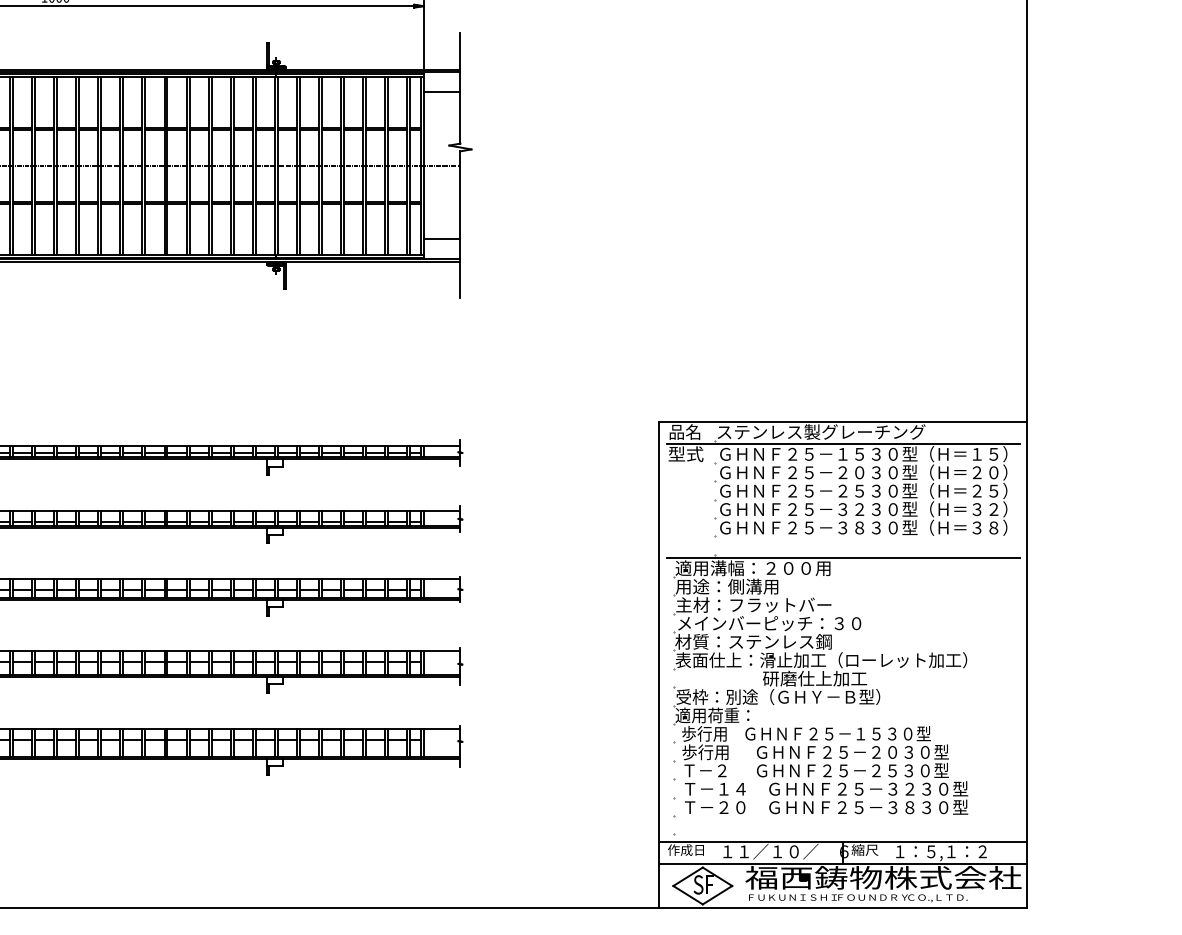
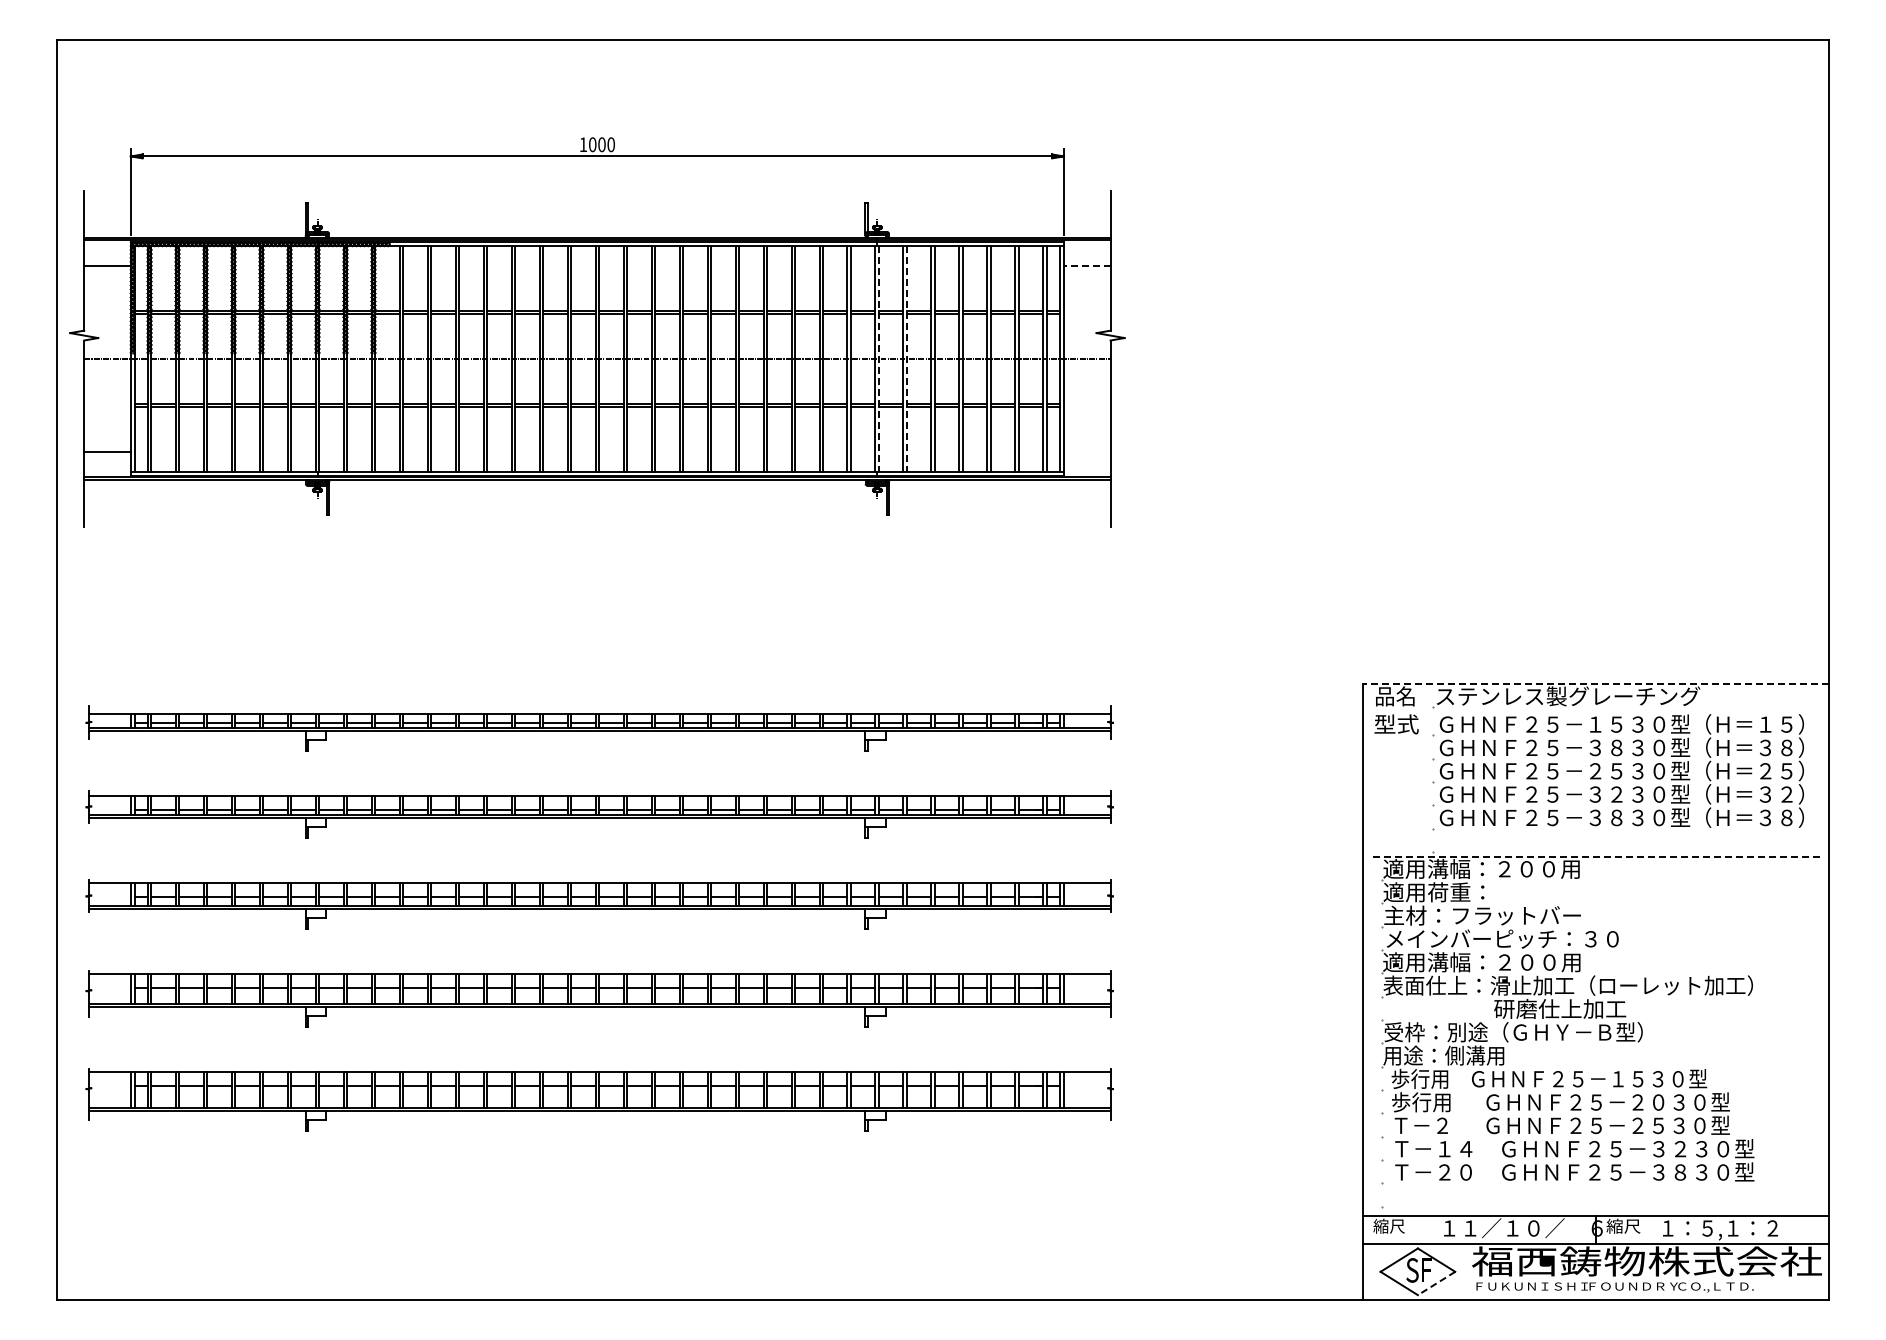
line: (441, 92) -> (1086, 265), solid -> dashed
line: (278, 165) -> (879, 358), solid -> dashed
line: (300, 165) -> (907, 358), solid -> dashed
line: (441, 239) -> (1086, 452), removed
line: (842, 421) -> (1595, 683), solid -> dashed
line: (843, 444) -> (1596, 711), removed
text: (917, 473) -> (1690, 748), ＧＨＮＦ２５－２０３０型（Ｈ＝２０） -> ＧＨＮＦ２５－３８３０型（Ｈ＝３８）
line: (843, 558) -> (1596, 856), solid -> dashed
text: (726, 586) -> (1448, 892), 用途：側溝用 -> 適用荷重：
text: (753, 642) -> (1482, 962), 材質：ステンレス鋼 -> 適用溝幅：２００用
text: (722, 715) -> (1443, 1055), 適用荷重： -> 用途：側溝用
text: (685, 849) -> (1396, 1225), 作成日 -> 縮尺
line: (717, 895) -> (1436, 1283), solid -> dashed

